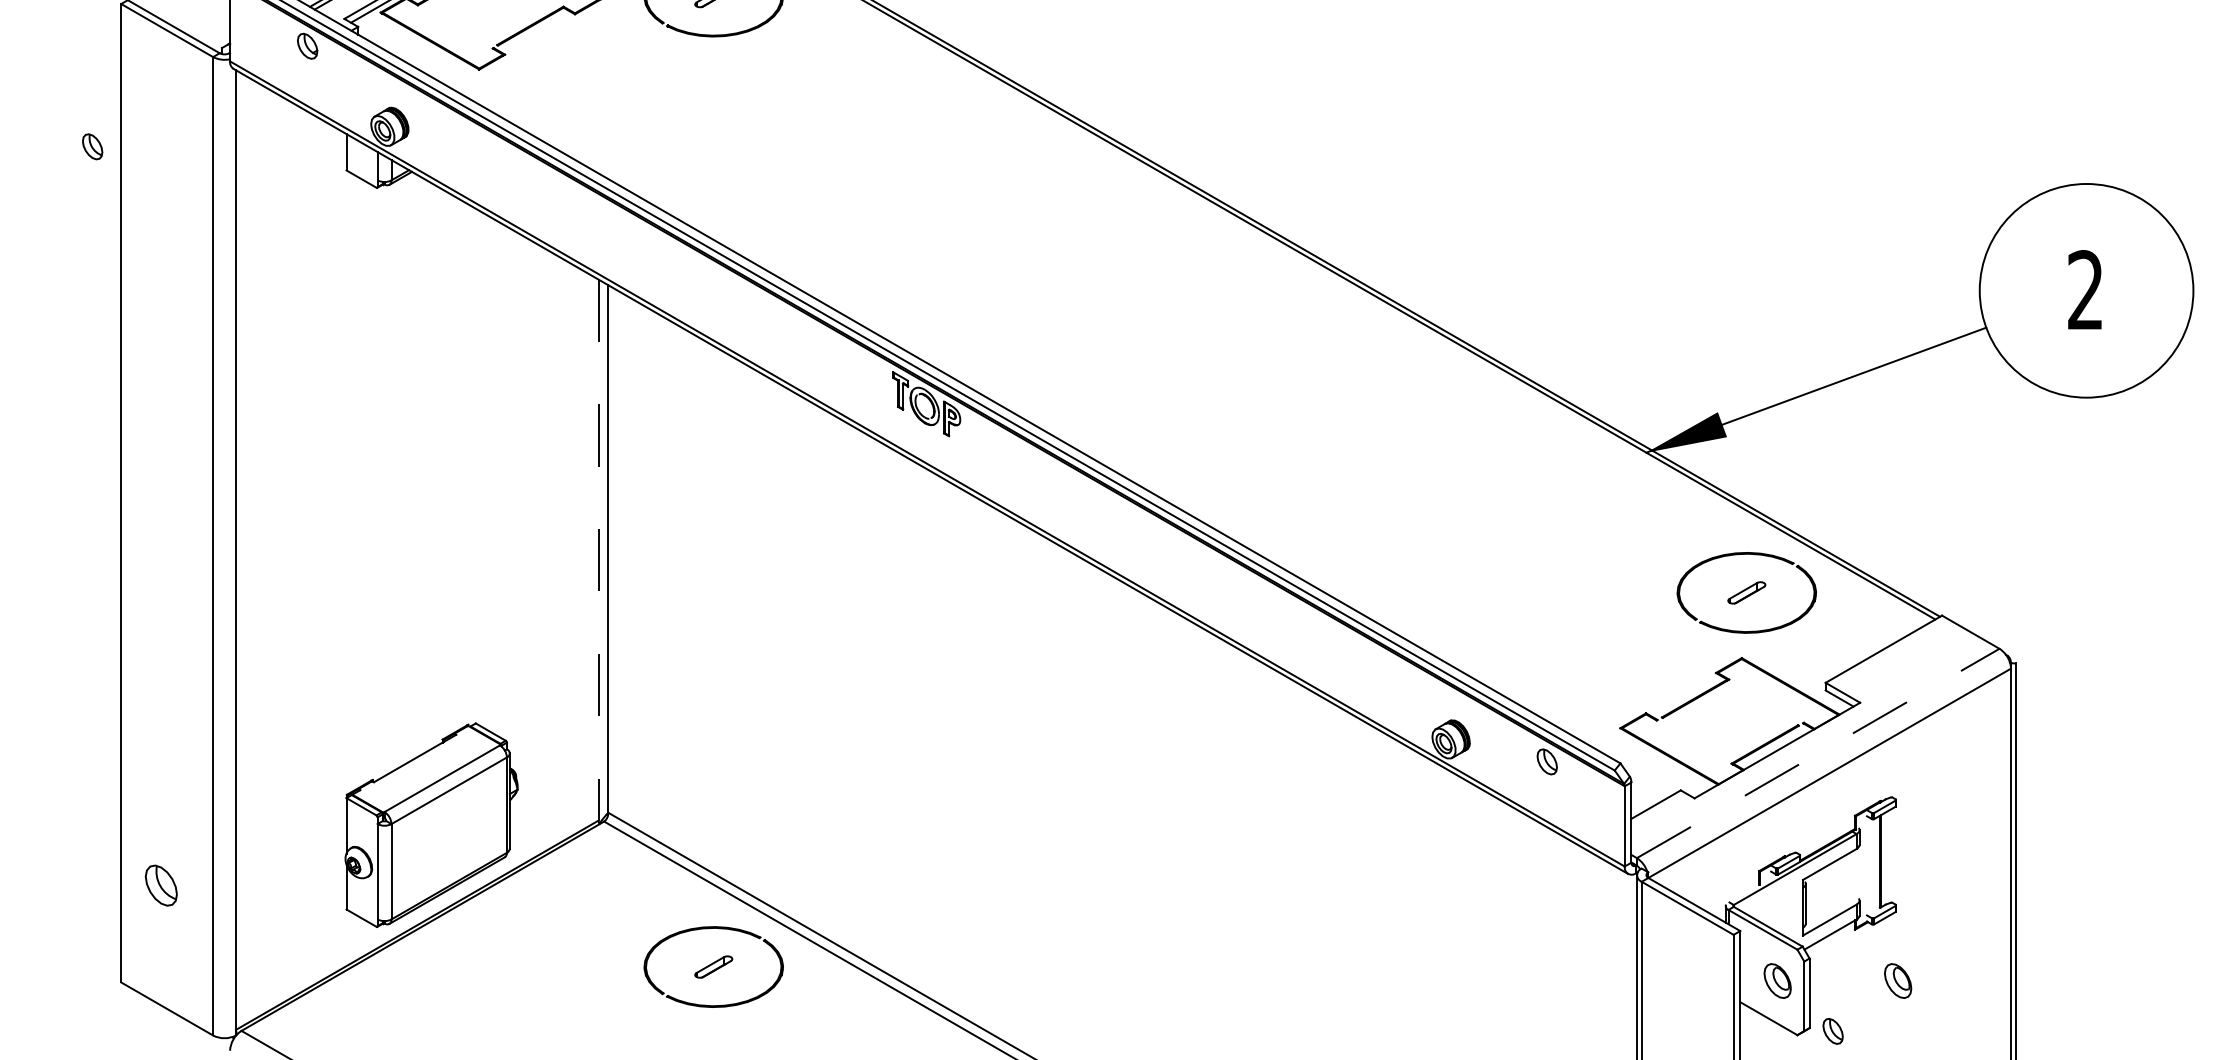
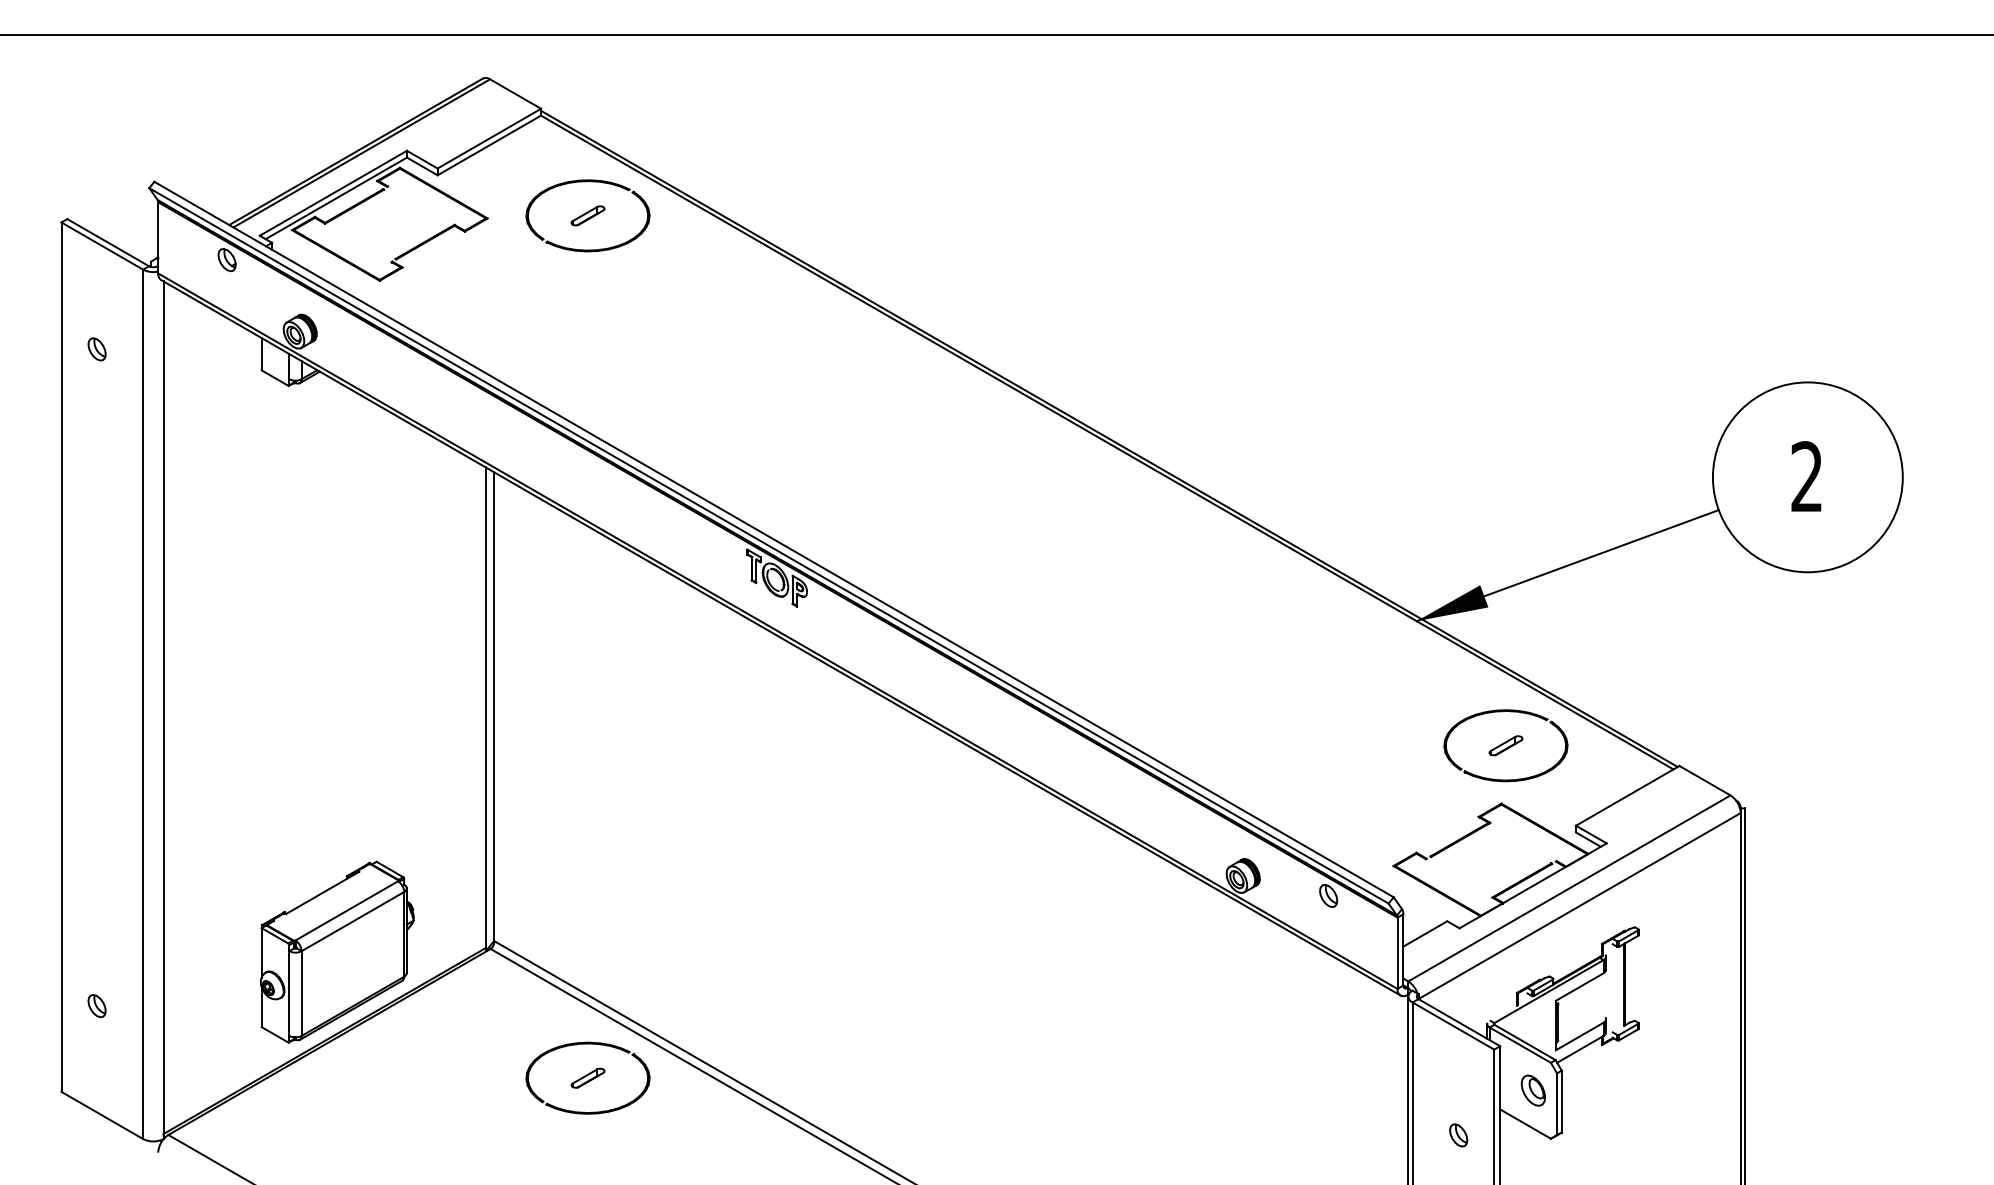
part: (91, 146) -> (96, 349), moved
line: (598, 550) -> (485, 708), dashed -> solid
line: (1818, 753) -> (1569, 888), dashed -> solid
part: (160, 886) -> (96, 1006), size x0.62
part: (1897, 980) -> (1639, 1090), removed
part: (1832, 1031) -> (1458, 1135), moved

